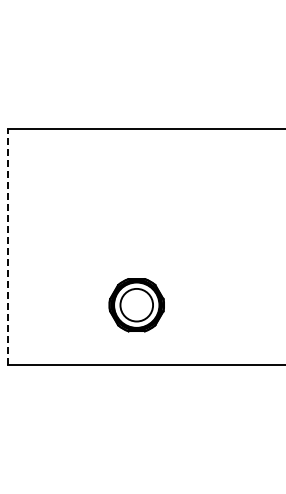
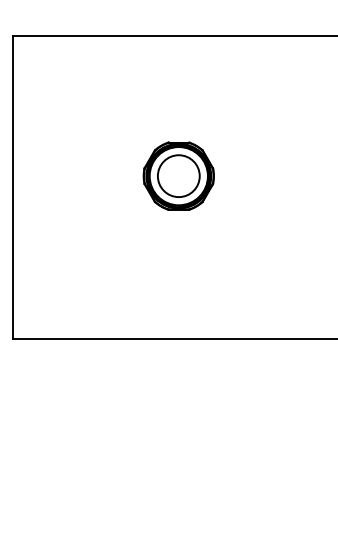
line: (7, 246) -> (12, 186), dashed -> solid
part: (136, 305) -> (178, 176), moved

